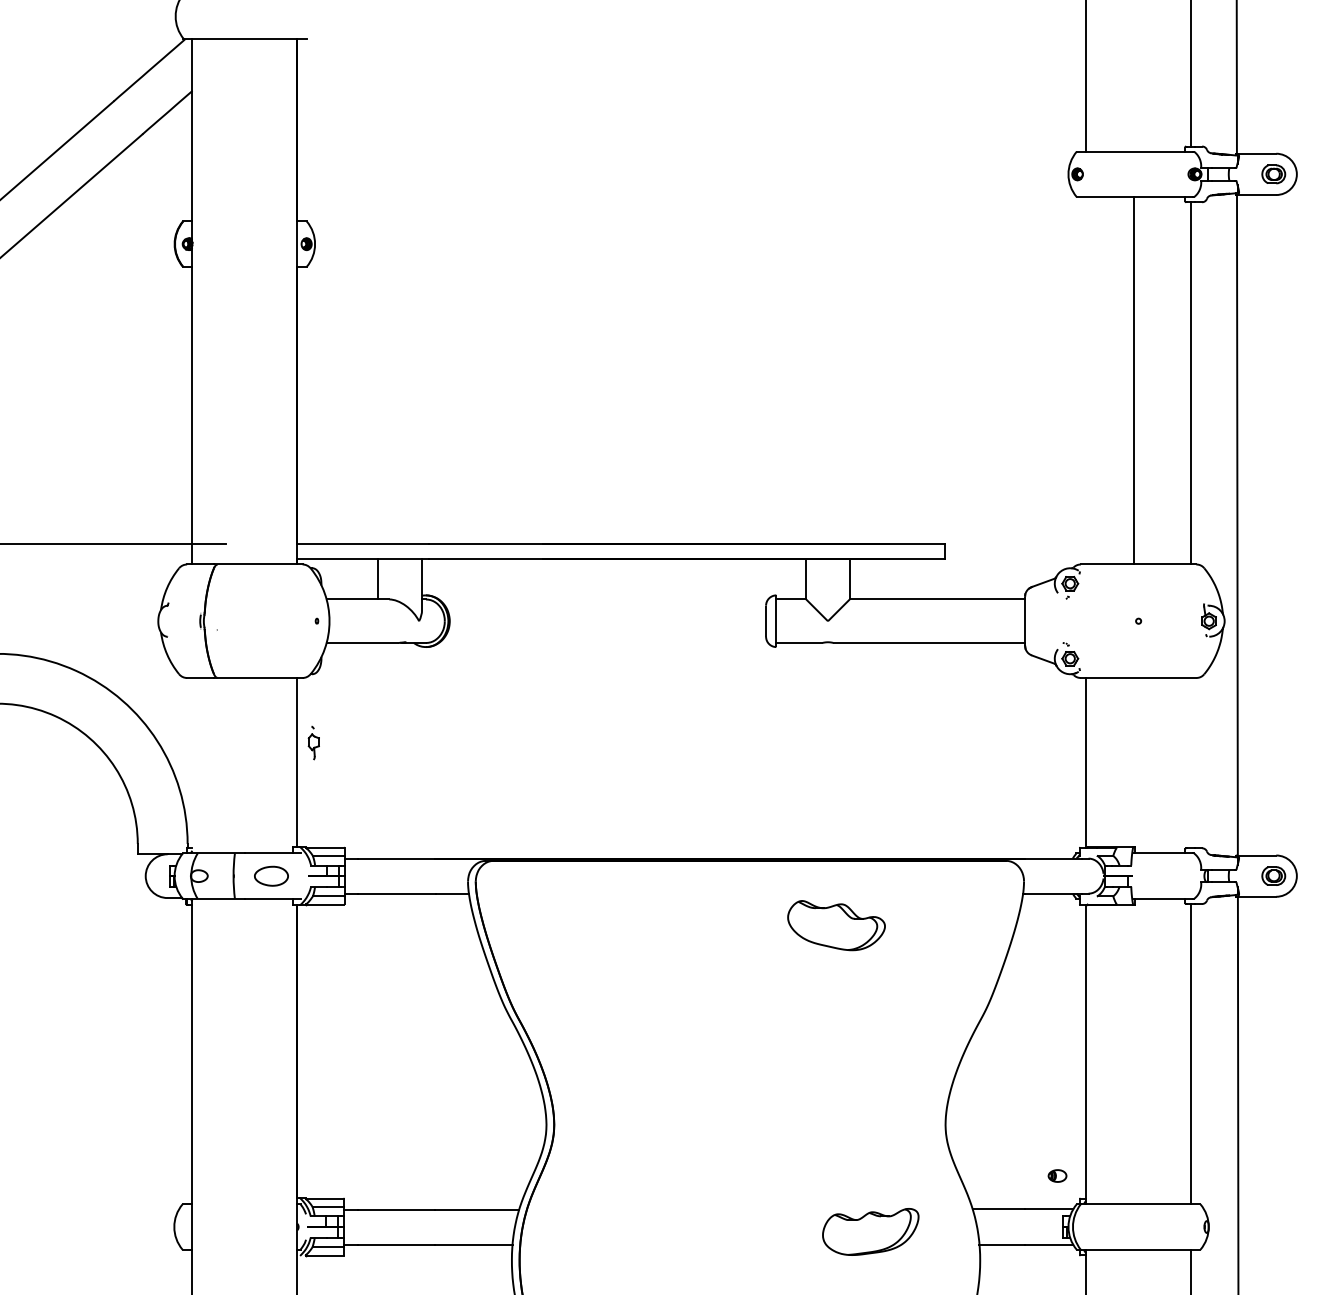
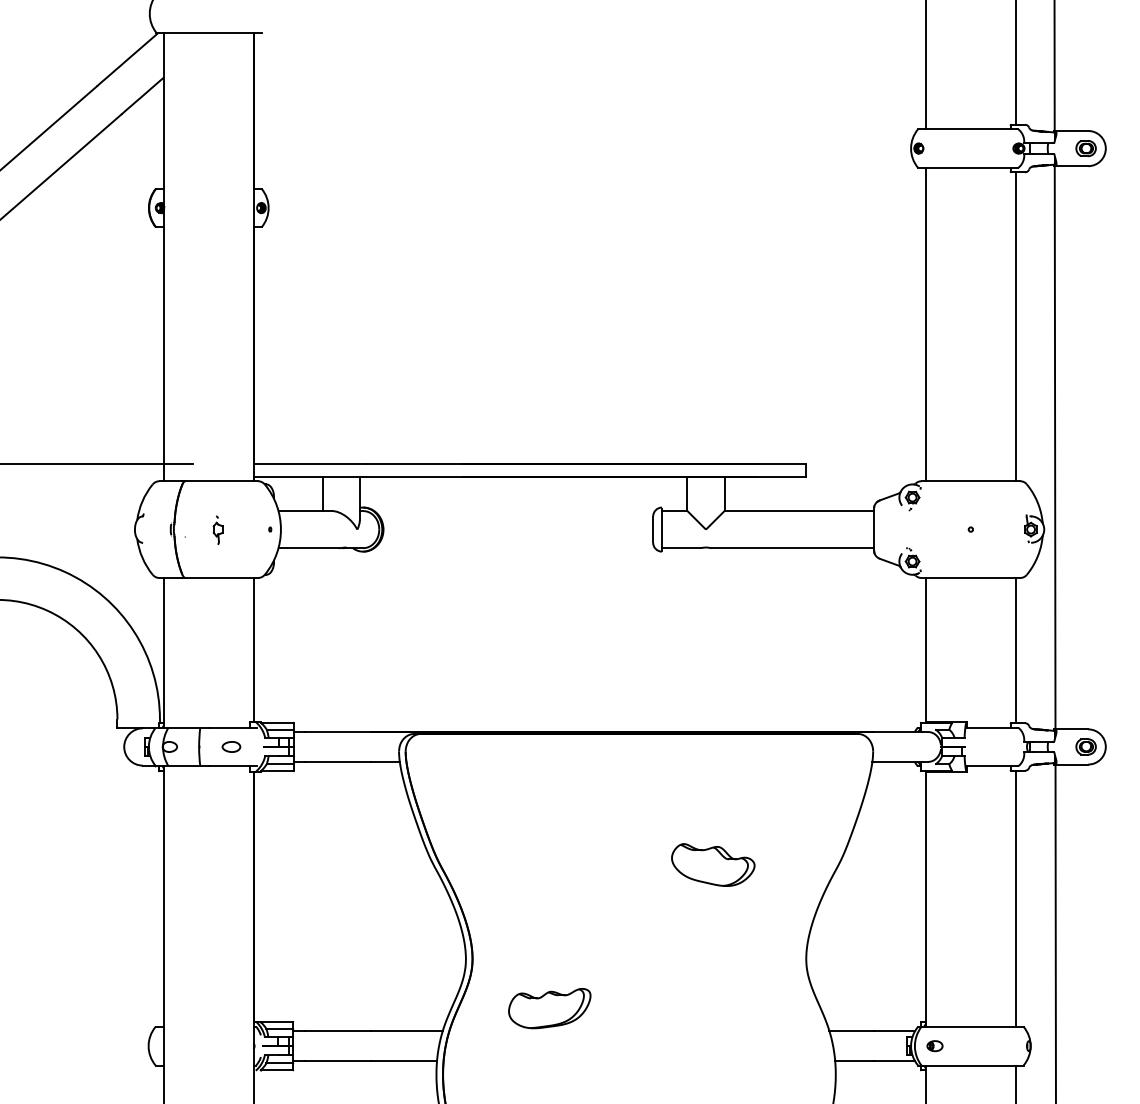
line: (1134, 380) -> (926, 324), moved
part: (313, 742) -> (217, 529), moved
line: (1191, 763) -> (1015, 650), added
line: (192, 765) -> (164, 652), added
part: (271, 875) -> (231, 746), size x0.62
part: (836, 925) -> (713, 864), moved
part: (1057, 1175) -> (934, 1045), moved
part: (870, 1231) -> (549, 1008), moved

